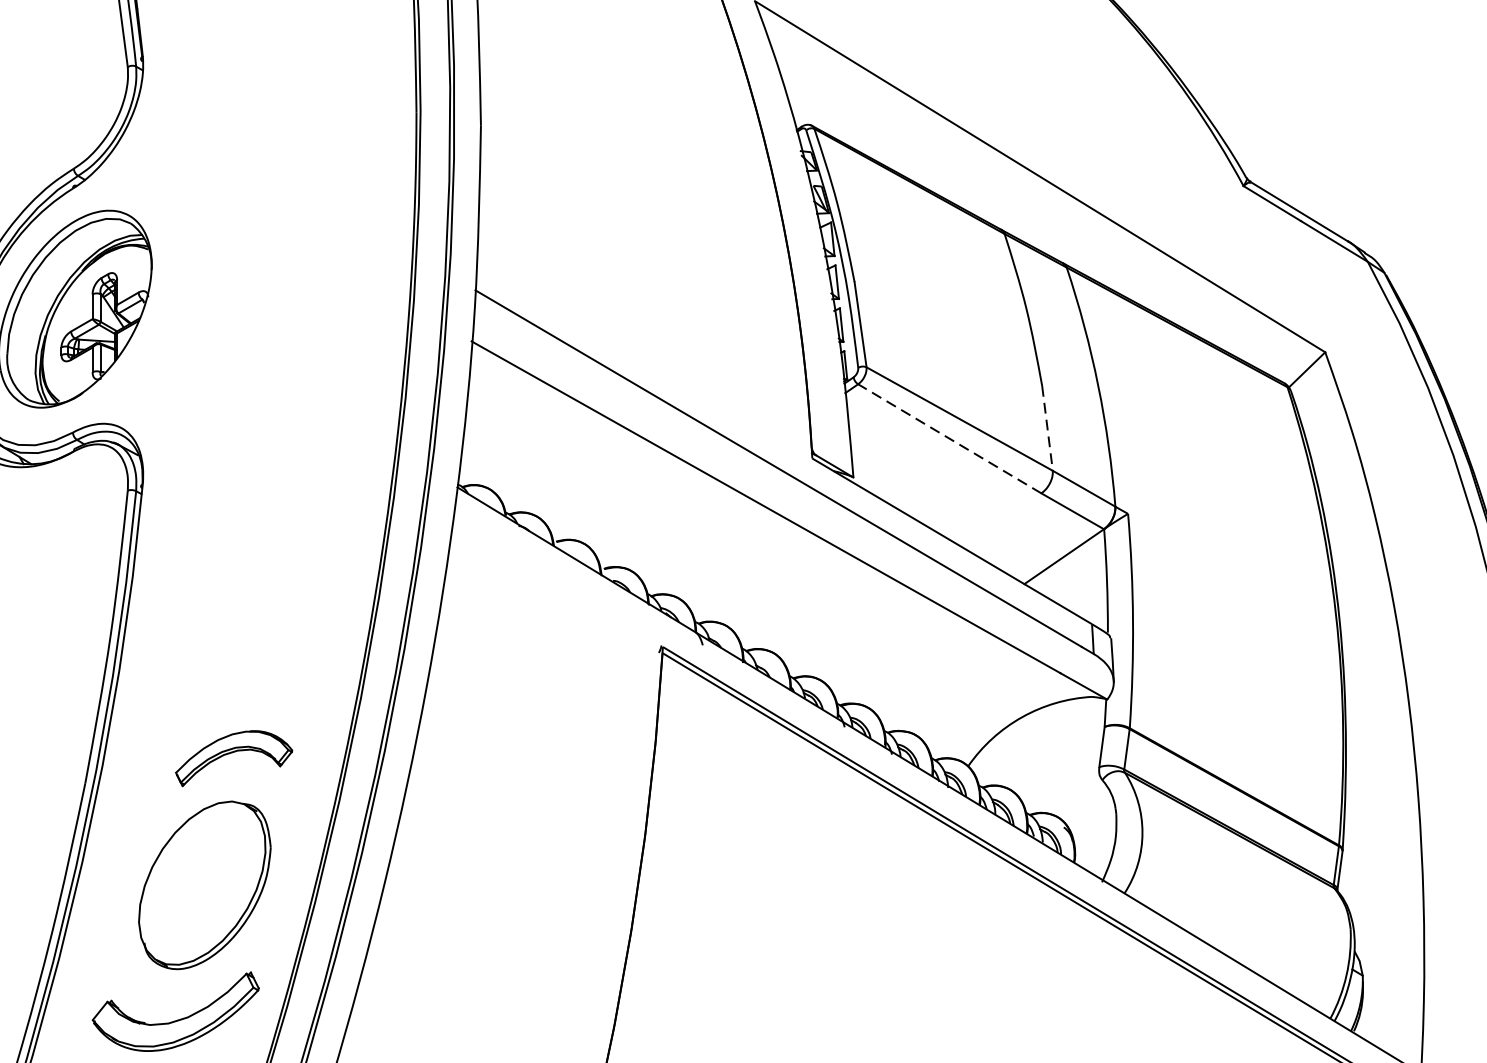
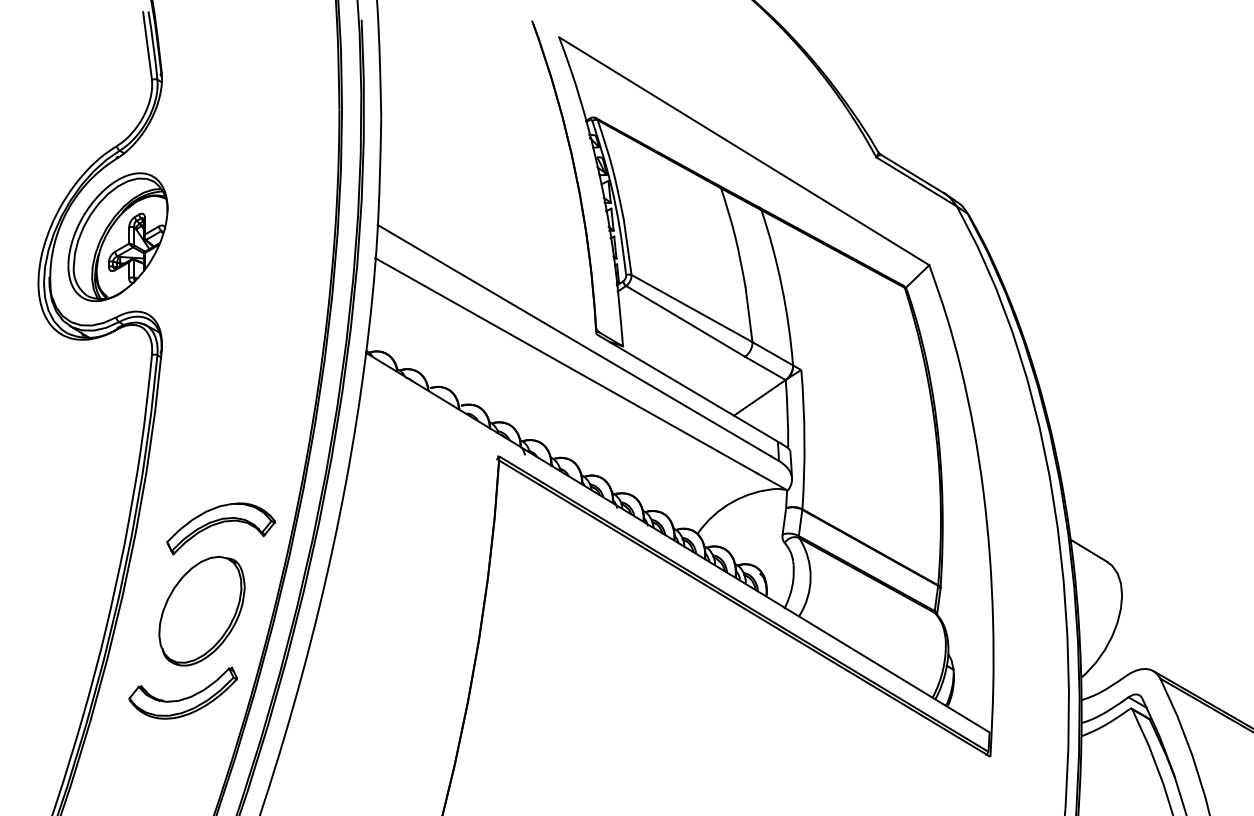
line: (1048, 428) -> (749, 314), dashed -> solid
line: (949, 439) -> (685, 321), dashed -> solid
part: (233, 757) -> (220, 528), size x1.43

